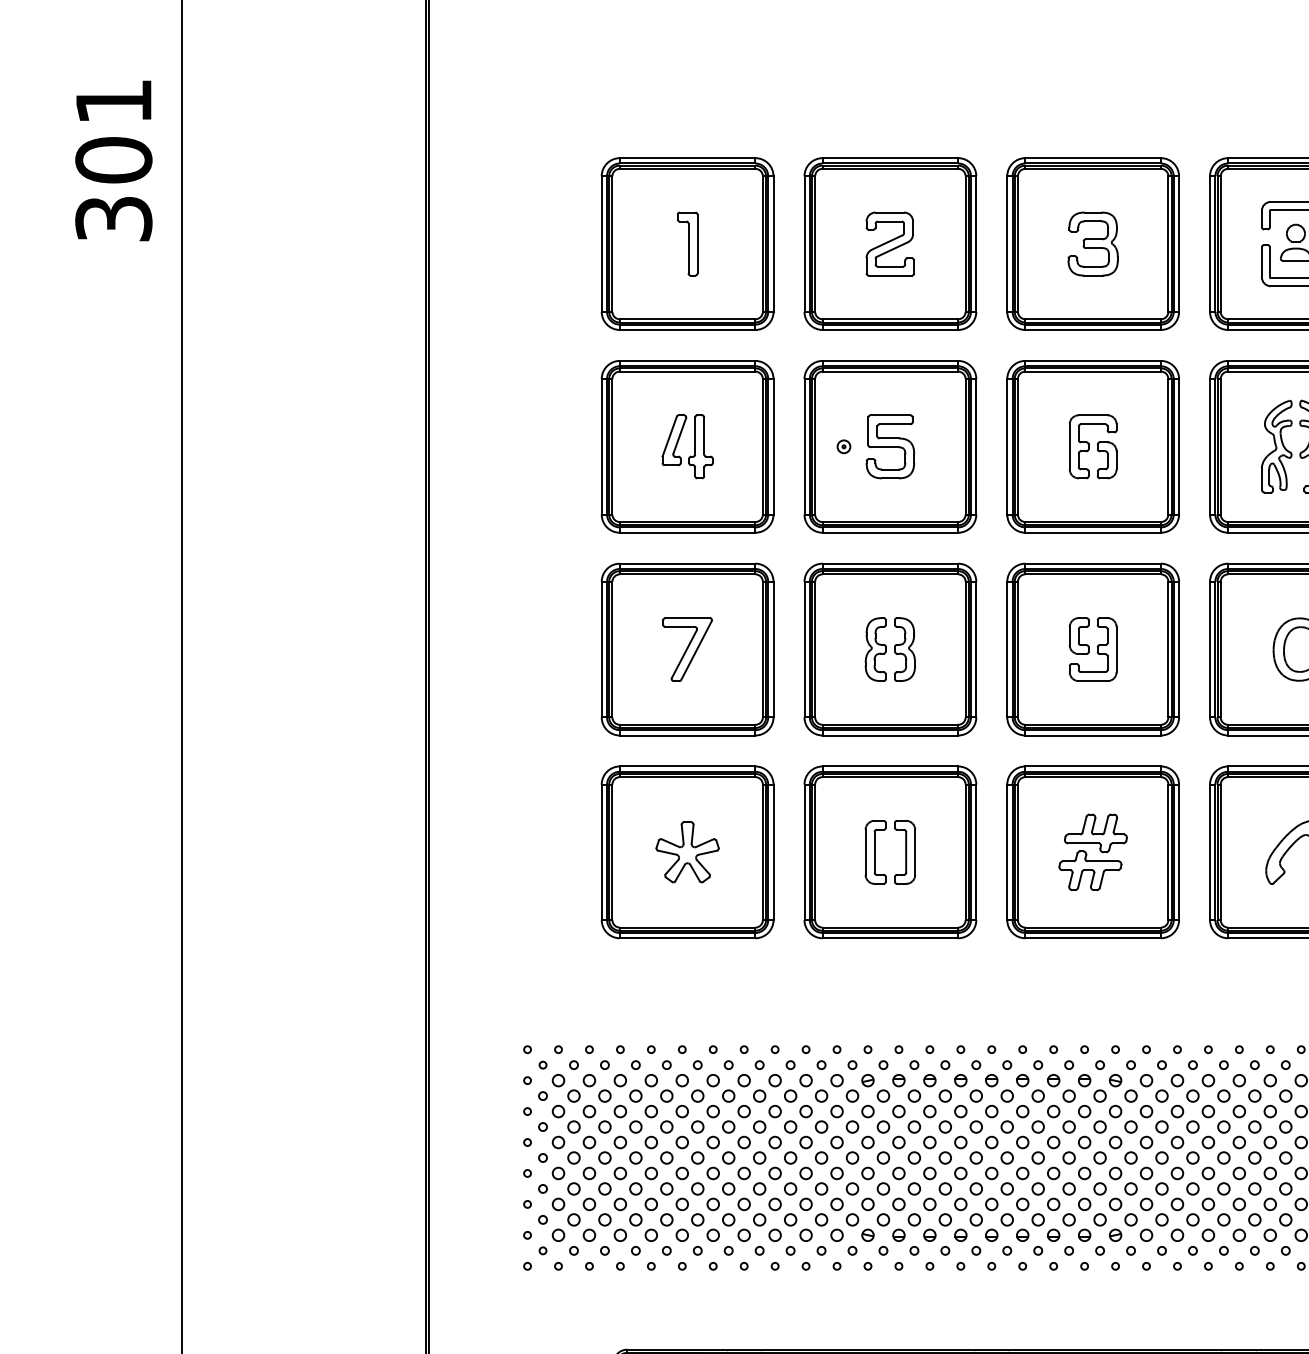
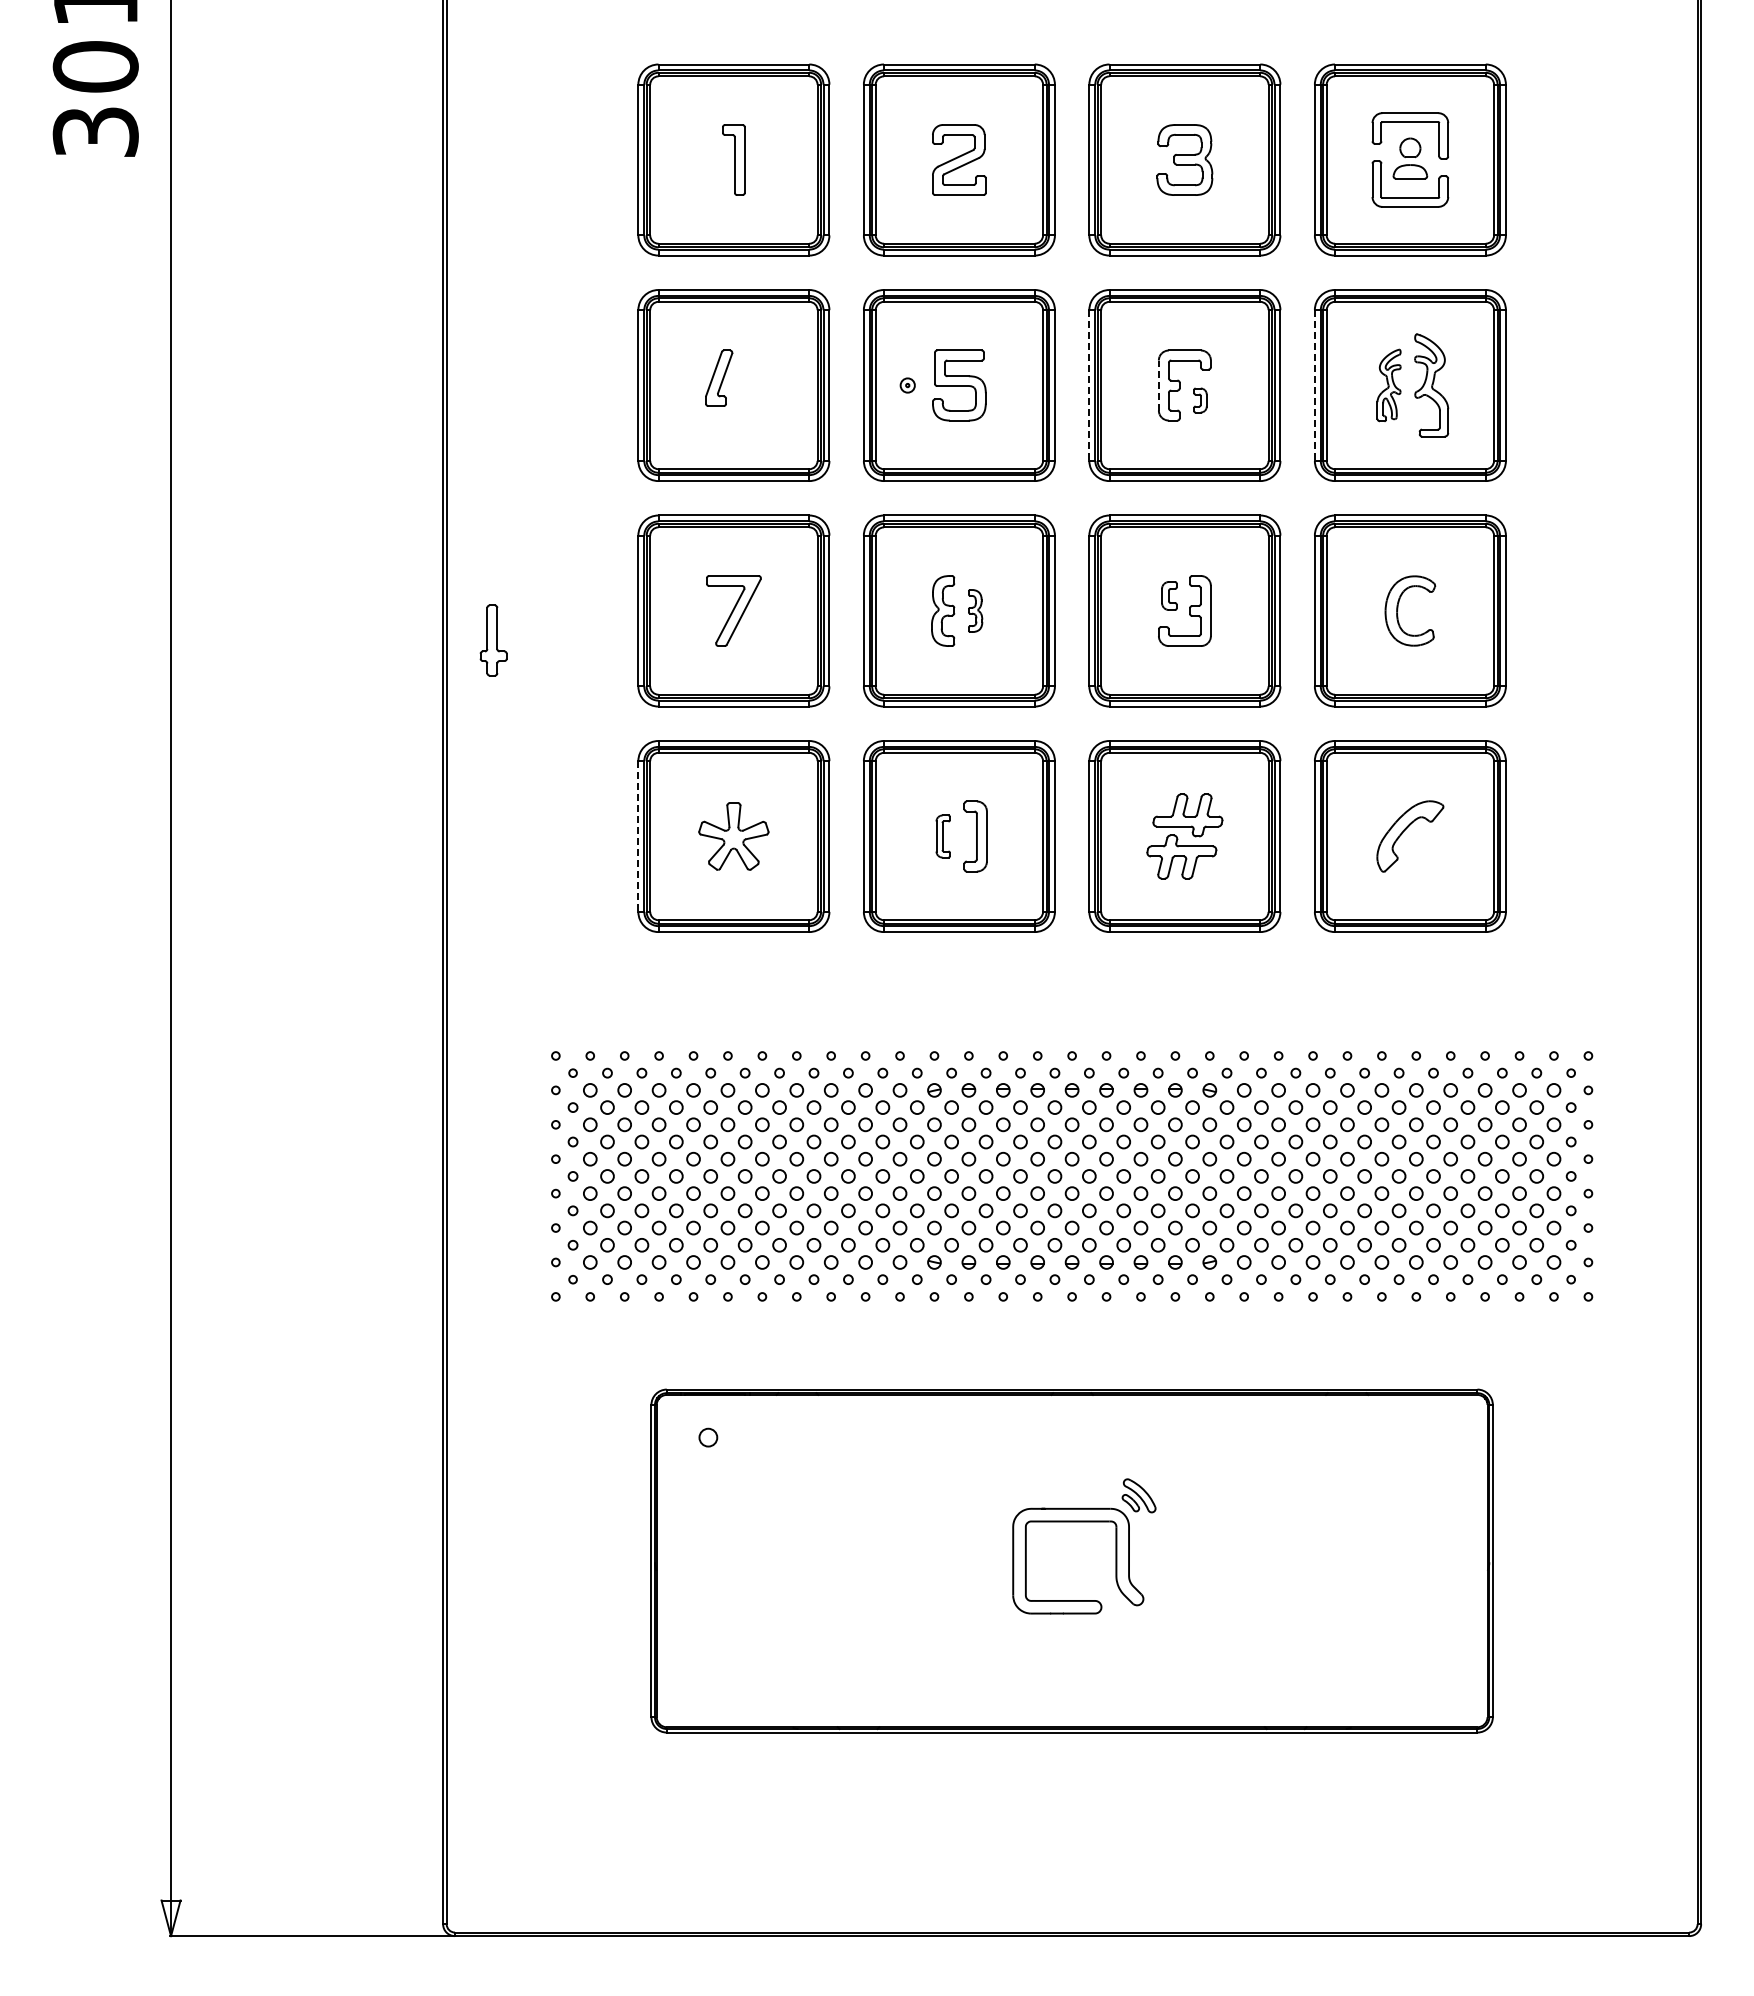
part: (700, 446) -> (493, 640), moved
line: (1069, 446) -> (1158, 385), solid -> dashed
part: (1276, 446) -> (1388, 385), size x0.7
line: (1007, 447) -> (1089, 386), solid -> dashed
line: (1209, 447) -> (1314, 386), solid -> dashed
part: (1107, 460) -> (1200, 400), size x0.6
part: (1079, 635) -> (1169, 595), size x0.7
part: (904, 649) -> (975, 610), size x0.6
part: (876, 852) -> (943, 836), size x0.6
line: (601, 853) -> (638, 837), solid -> dashed

